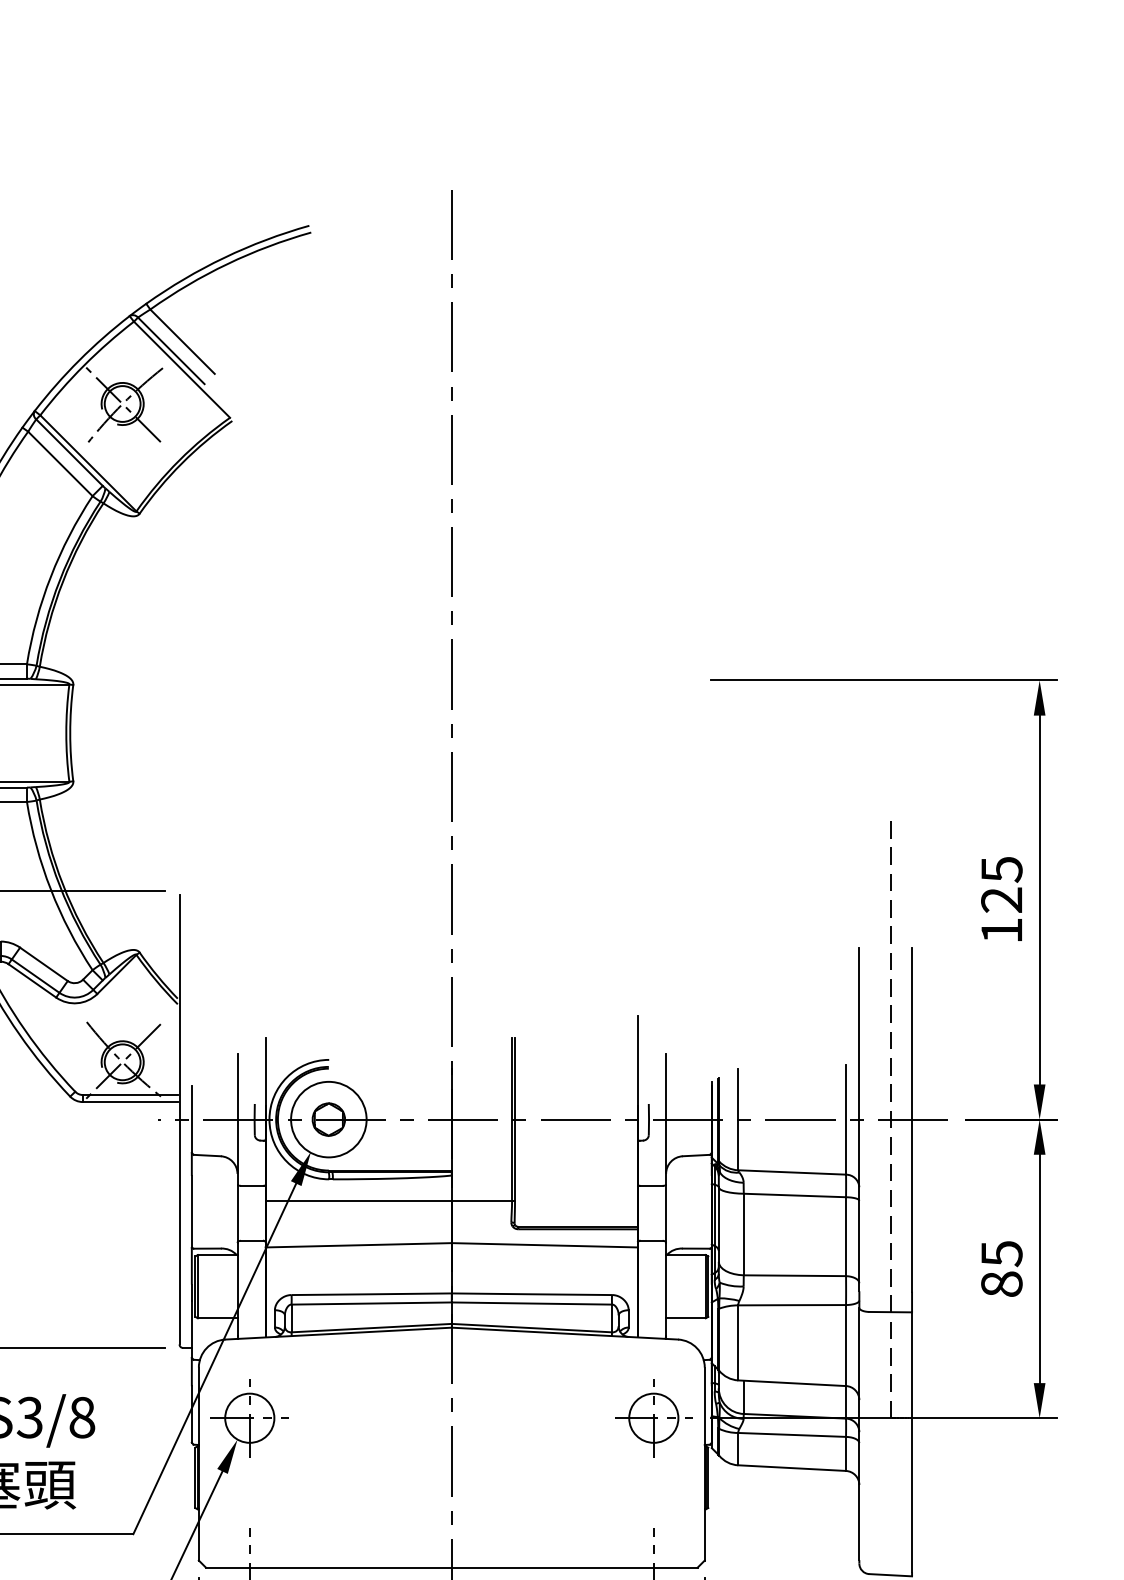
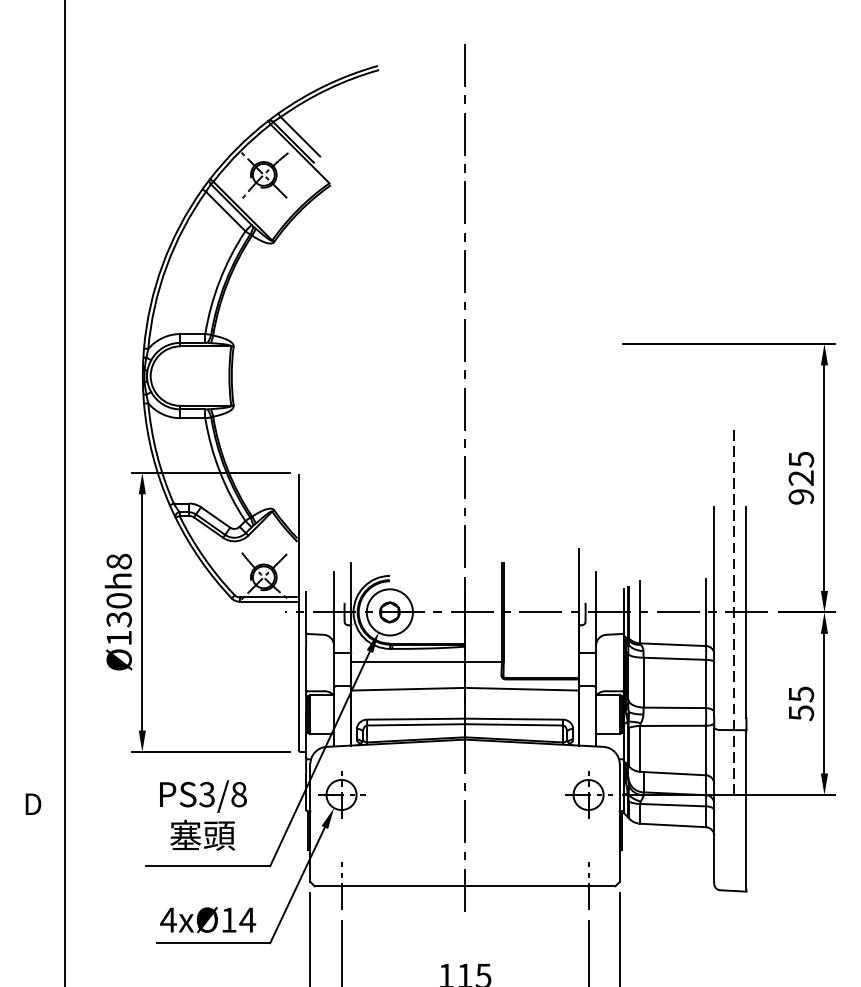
text: (1002, 930) -> (801, 496), 125 -> 925
text: (1000, 1284) -> (800, 713), 85 -> 55

